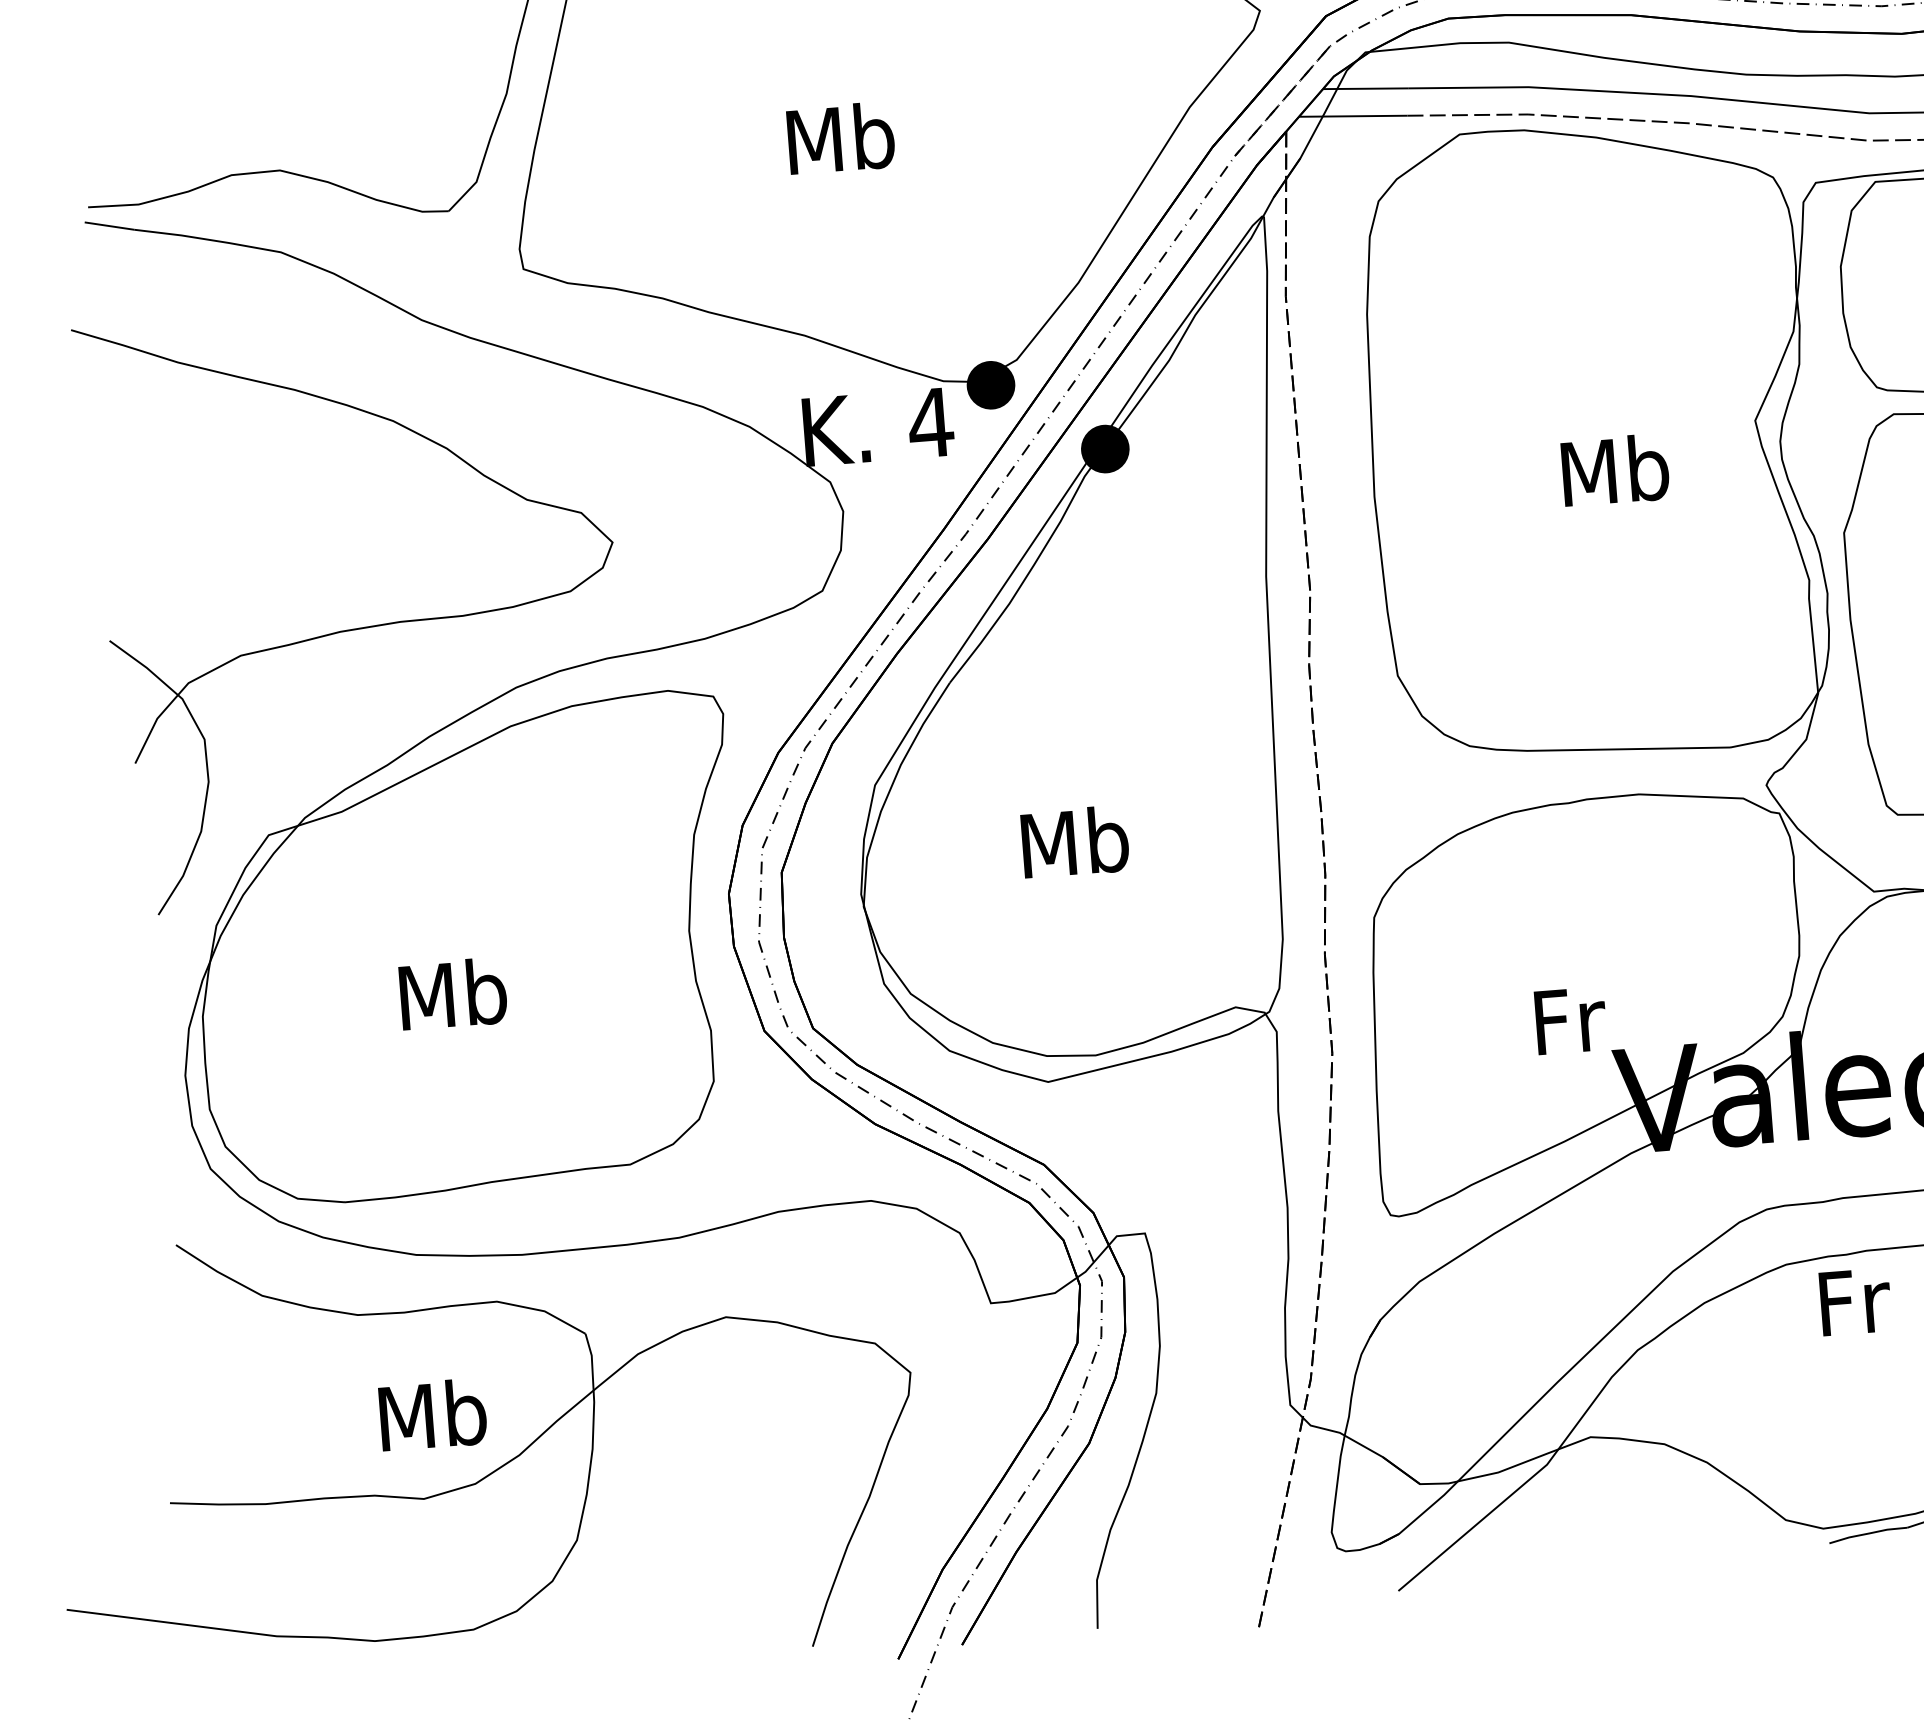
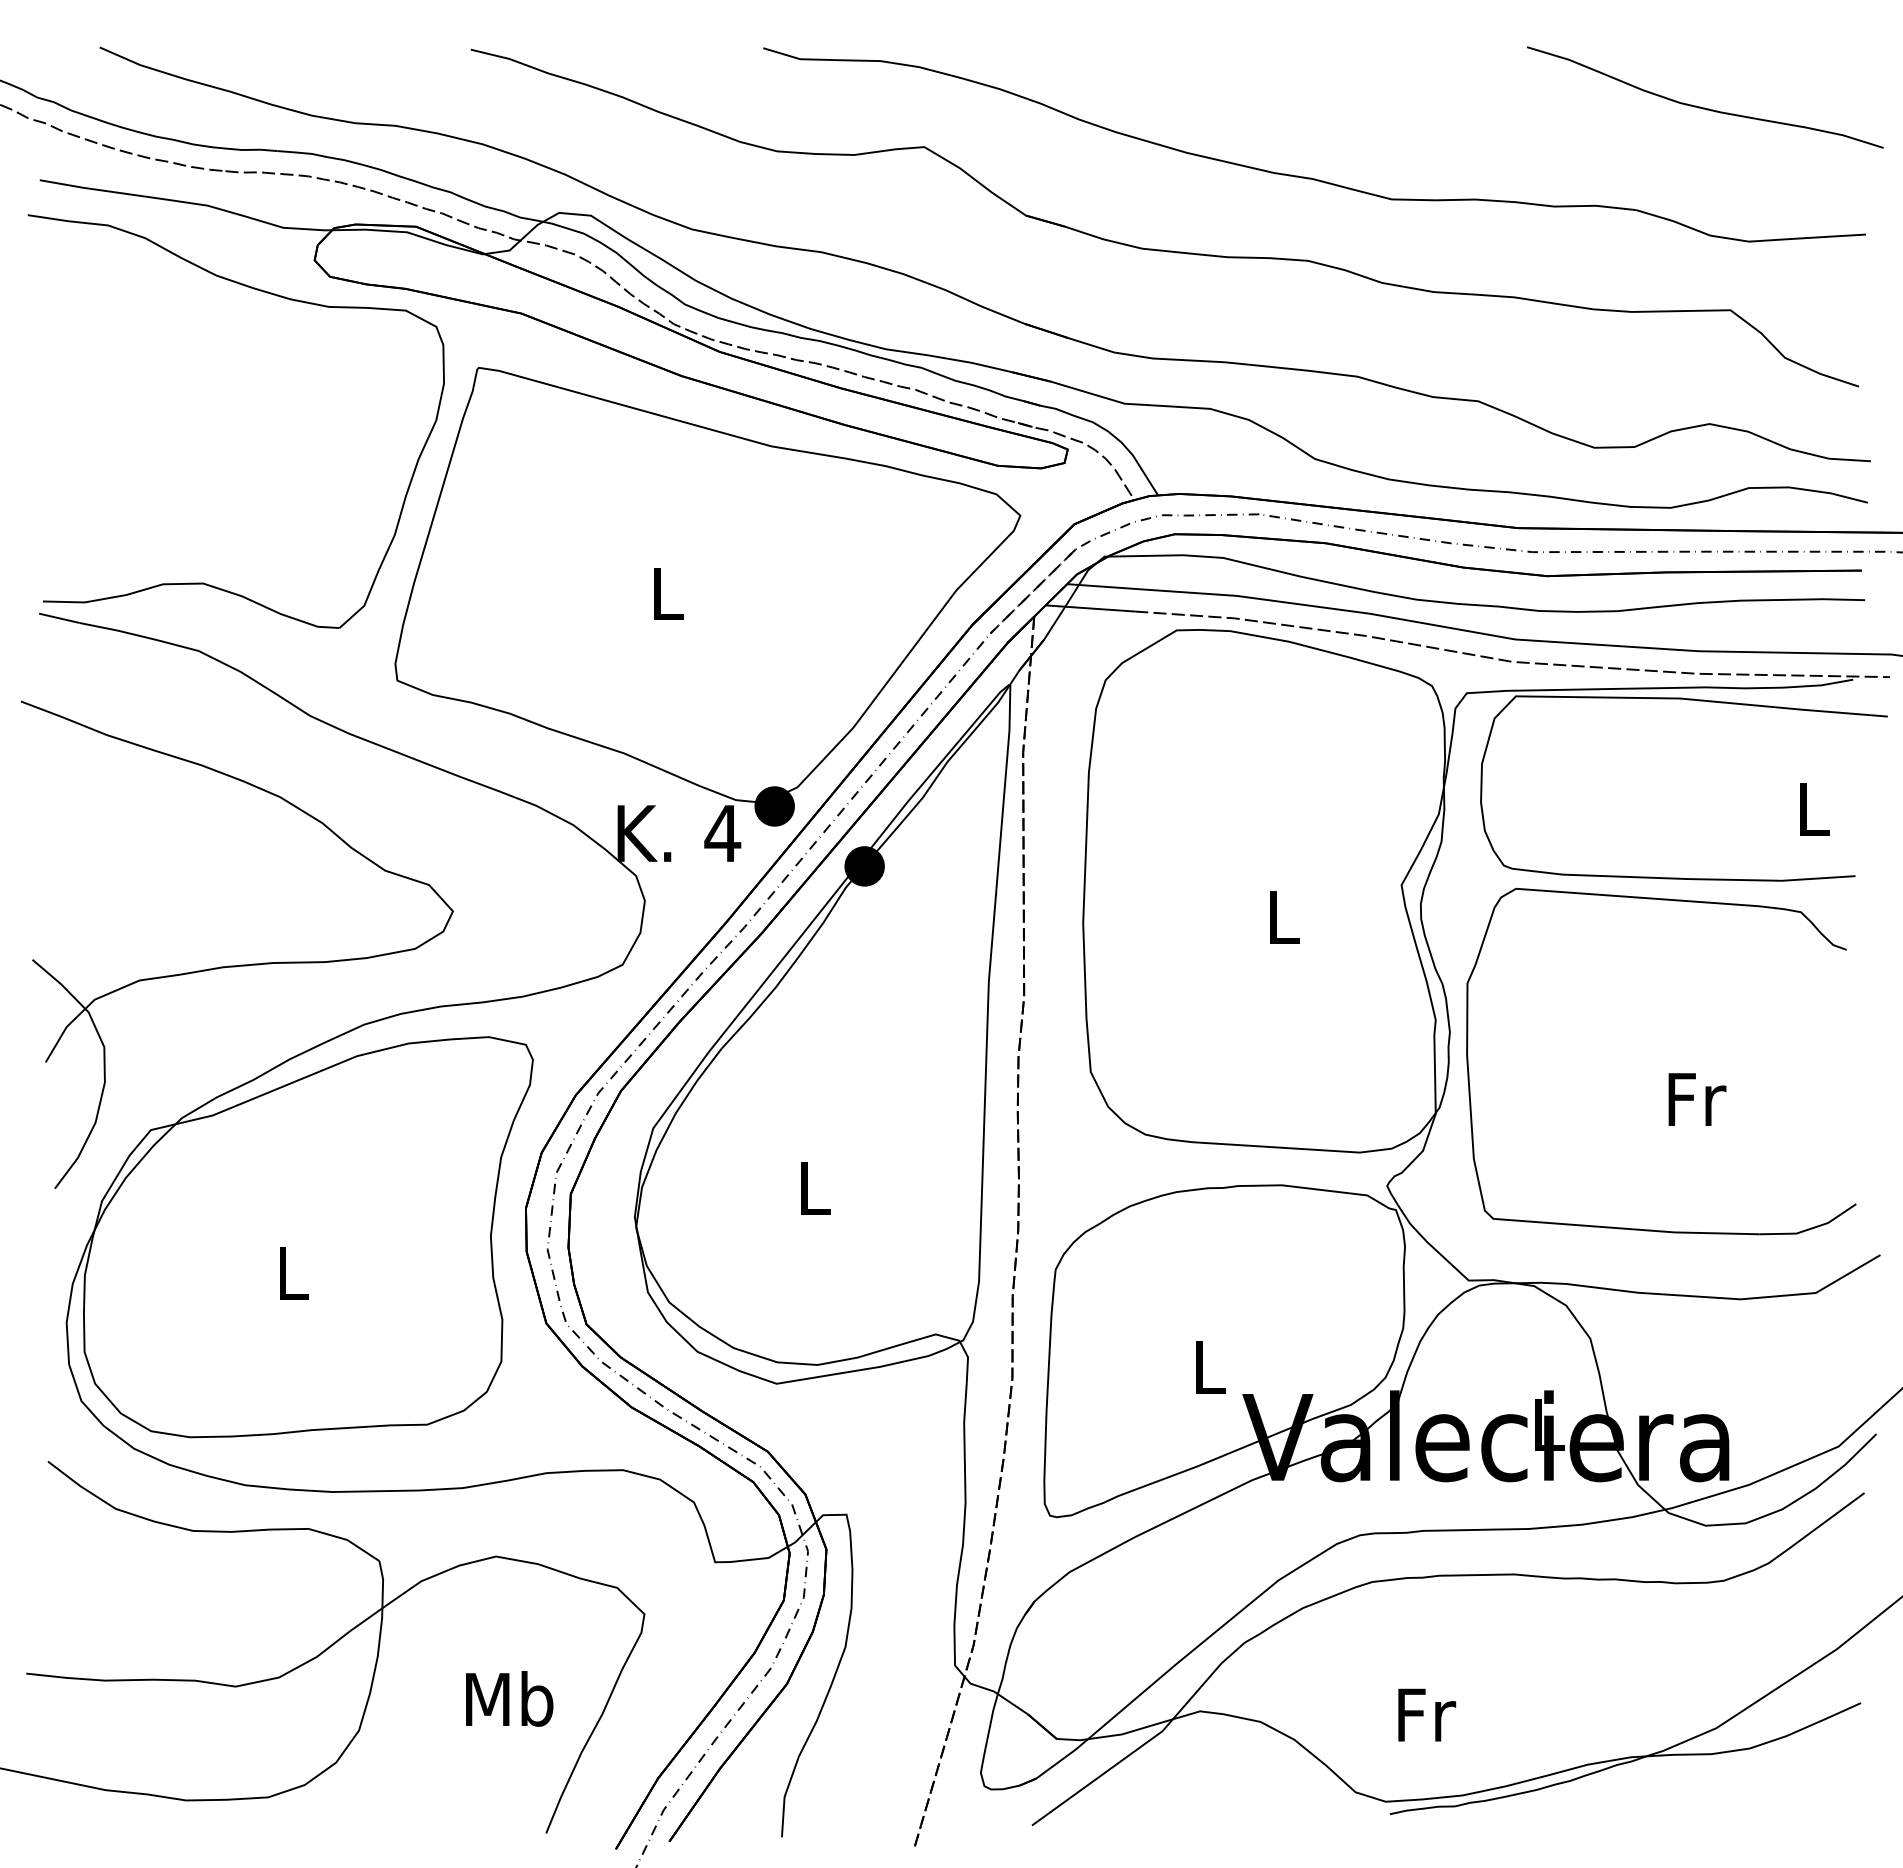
text: (840, 138) -> (666, 593), Mb -> L
text: (1615, 469) -> (1283, 916), Mb -> L
text: (1075, 841) -> (814, 1187), Mb -> L
text: (453, 993) -> (292, 1272), Mb -> L
text: (1570, 1019) -> (1210, 1366), Fr -> L
text: (1855, 1301) -> (1427, 1714), moved
text: (432, 1414) -> (509, 1698), moved

